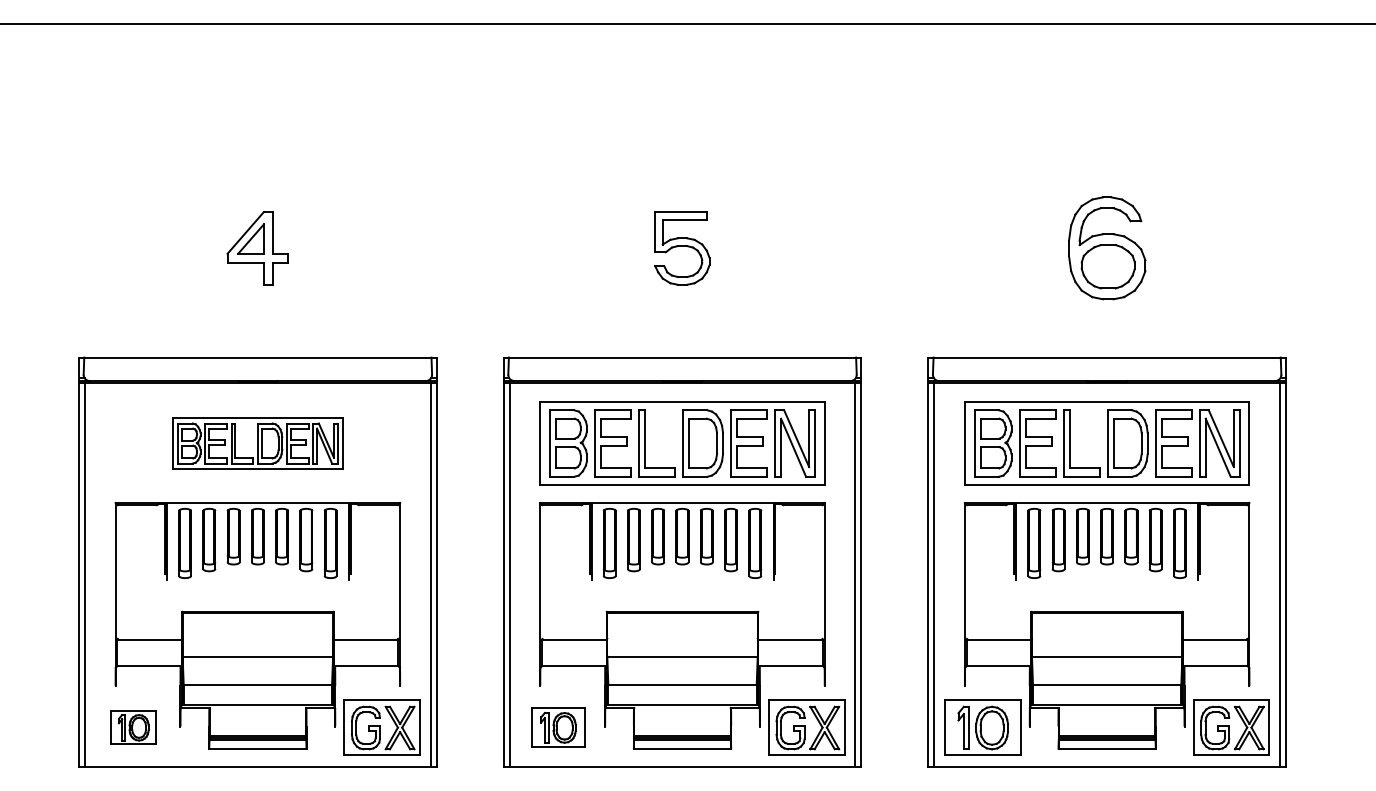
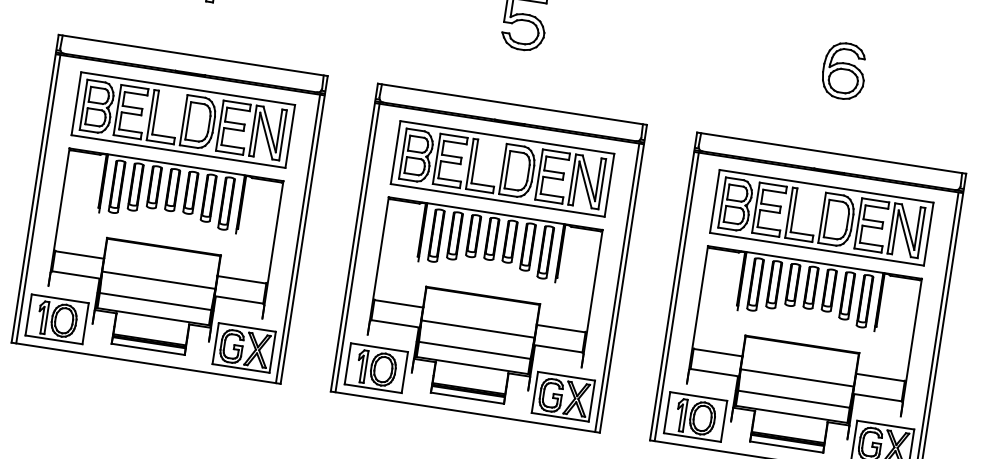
part: (1106, 248) -> (843, 71), size x0.71
part: (257, 443) -> (183, 120), size x1.67
part: (133, 727) -> (57, 319), size x1.67
part: (557, 727) -> (375, 368), size x1.43

